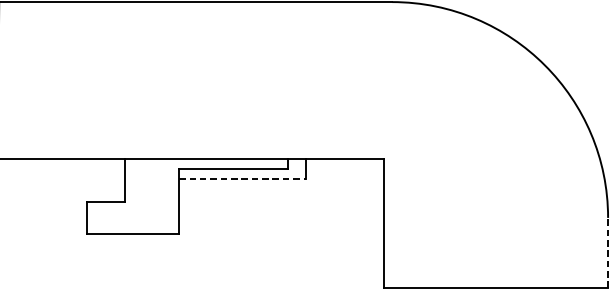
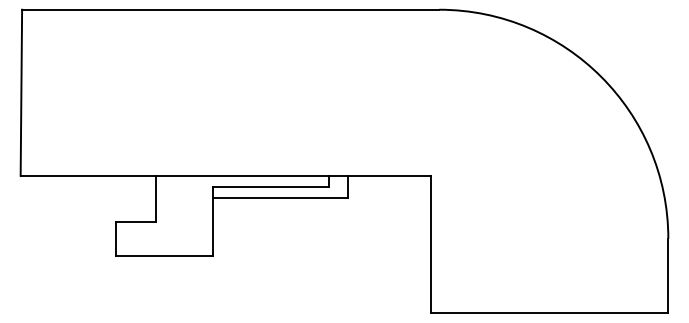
line: (242, 178) -> (280, 197), dashed -> solid
line: (608, 252) -> (668, 275), dashed -> solid

